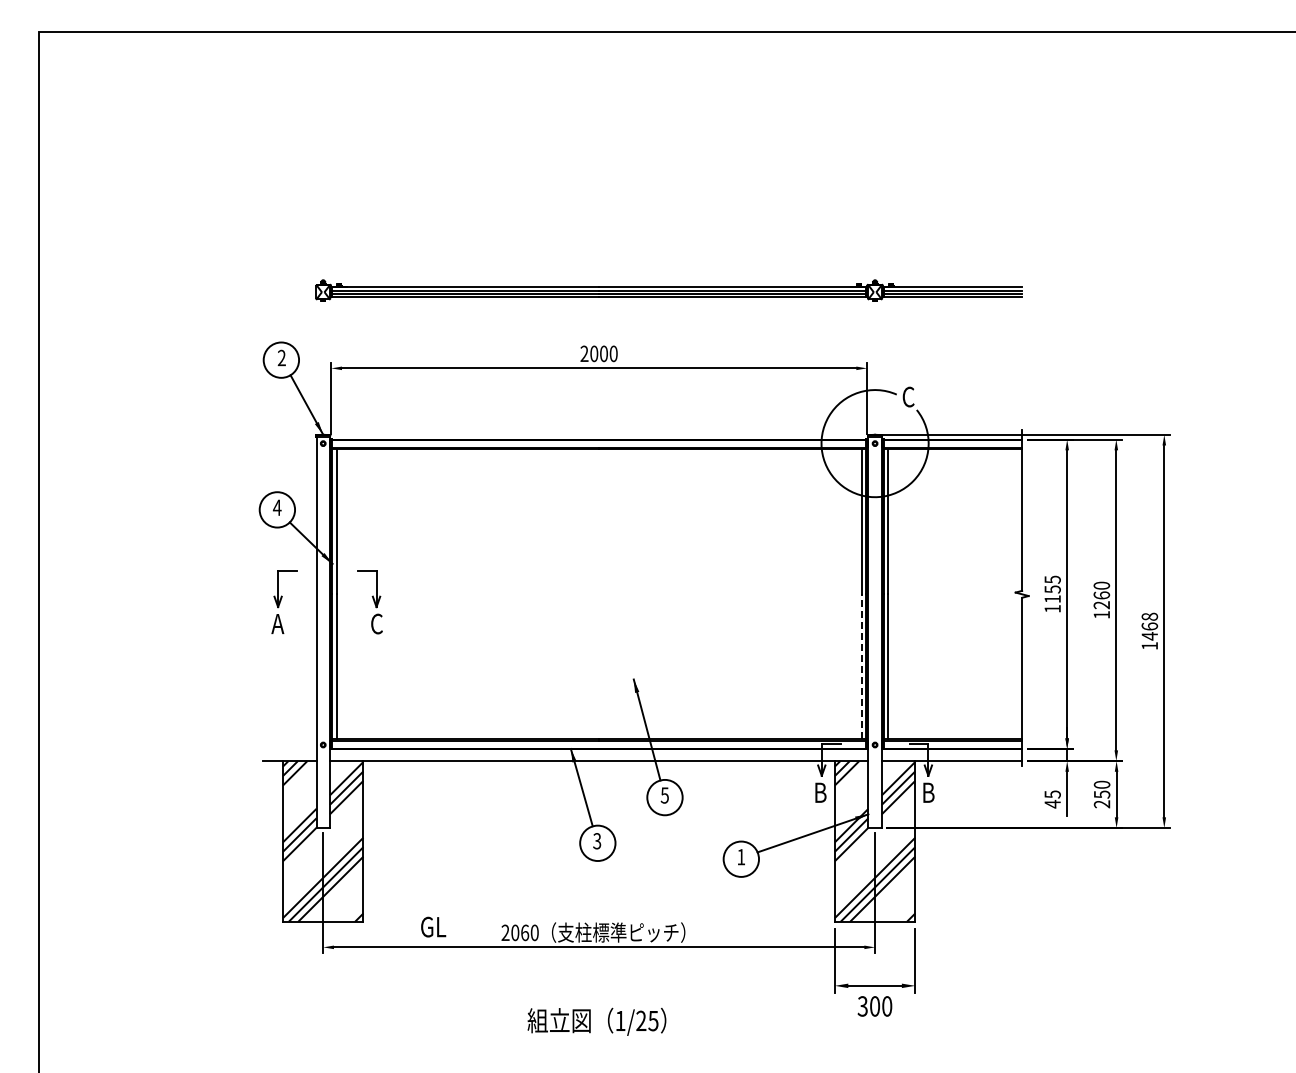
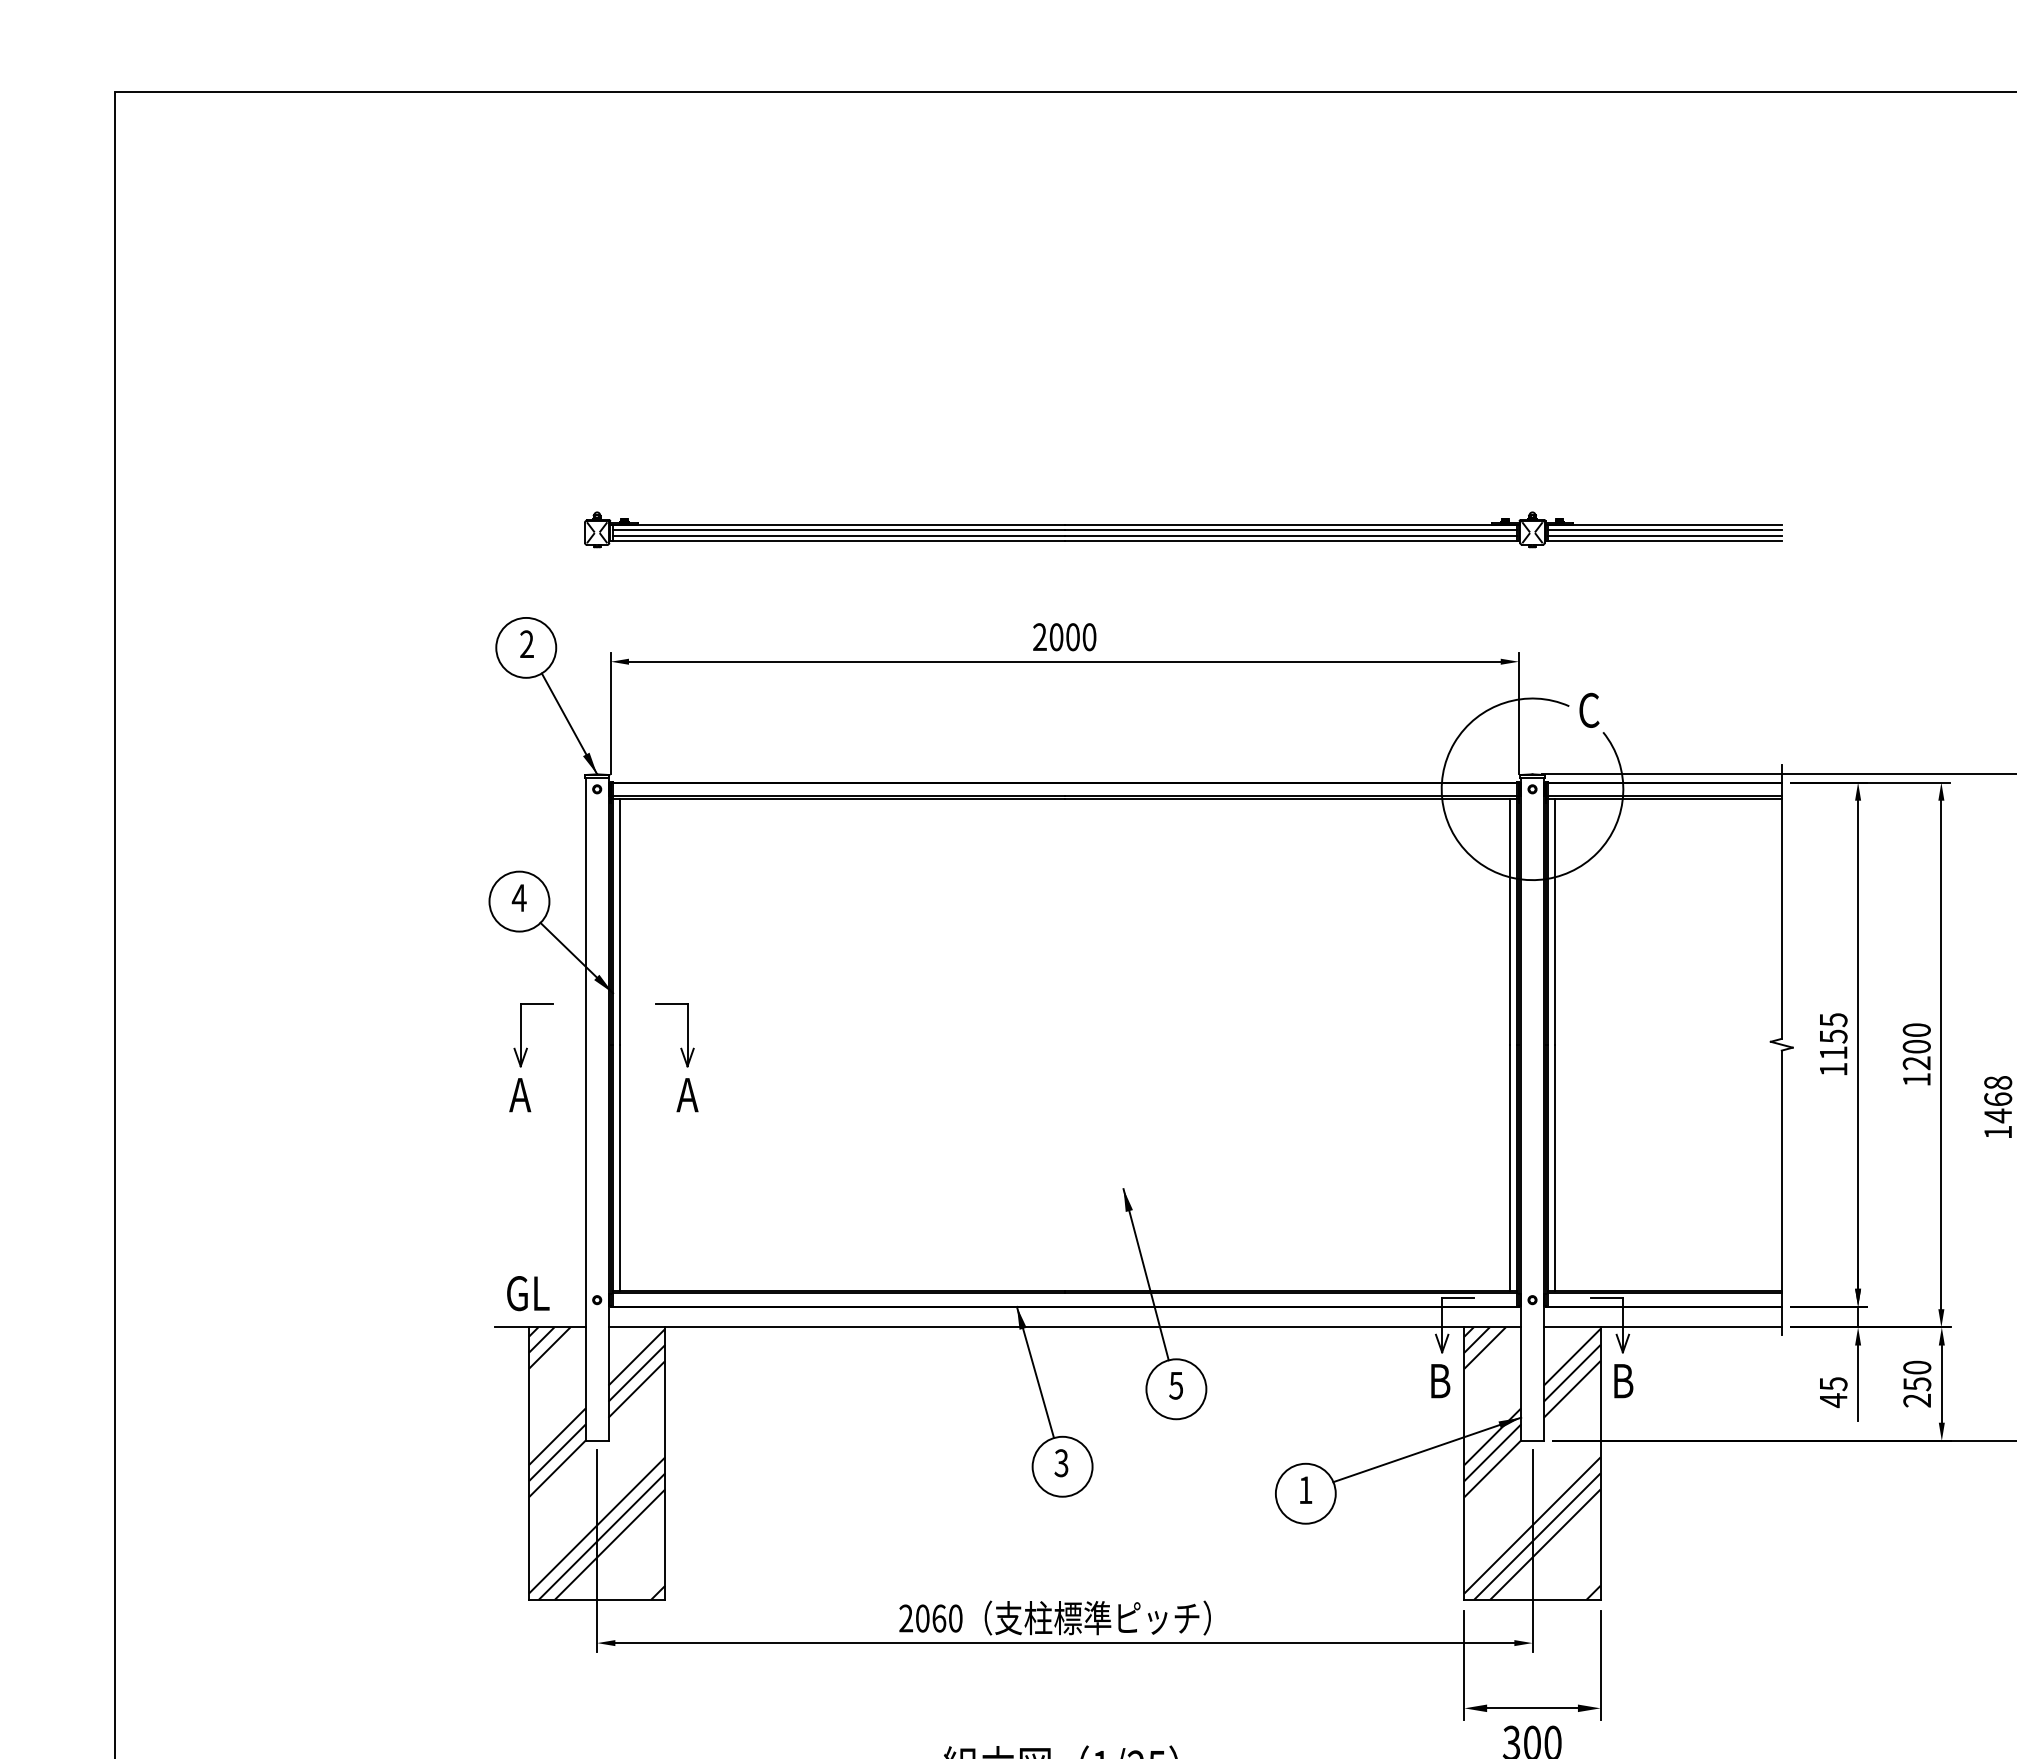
text: (1101, 595) -> (1916, 1046), 1260 -> 1200
text: (376, 623) -> (687, 1094), C -> A
line: (861, 666) -> (1509, 1167), dashed -> solid
text: (433, 926) -> (528, 1292), moved

